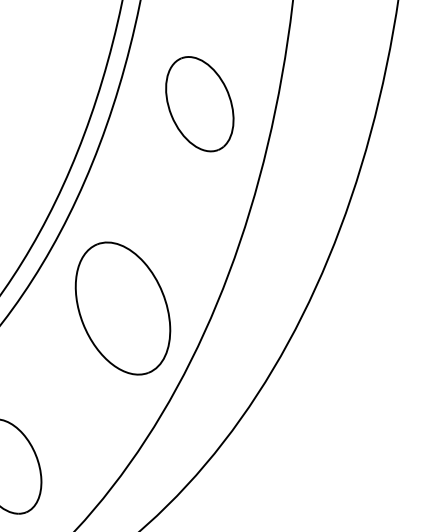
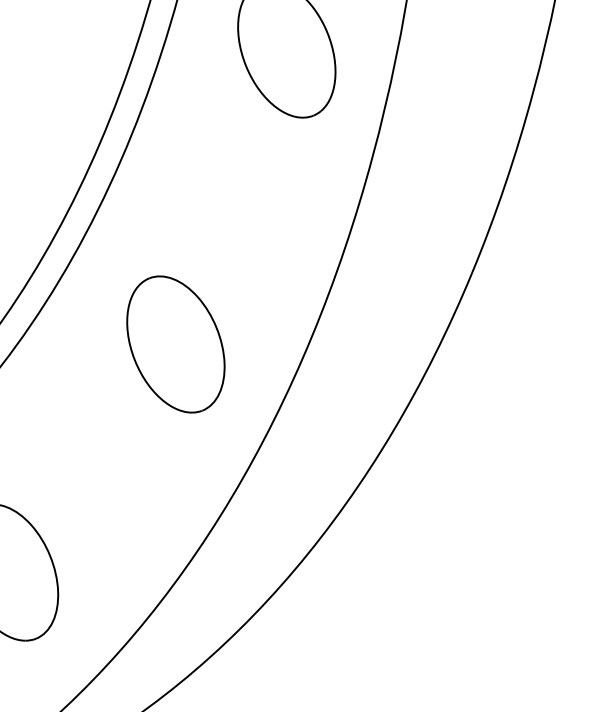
part: (122, 308) -> (175, 344), size x0.71

